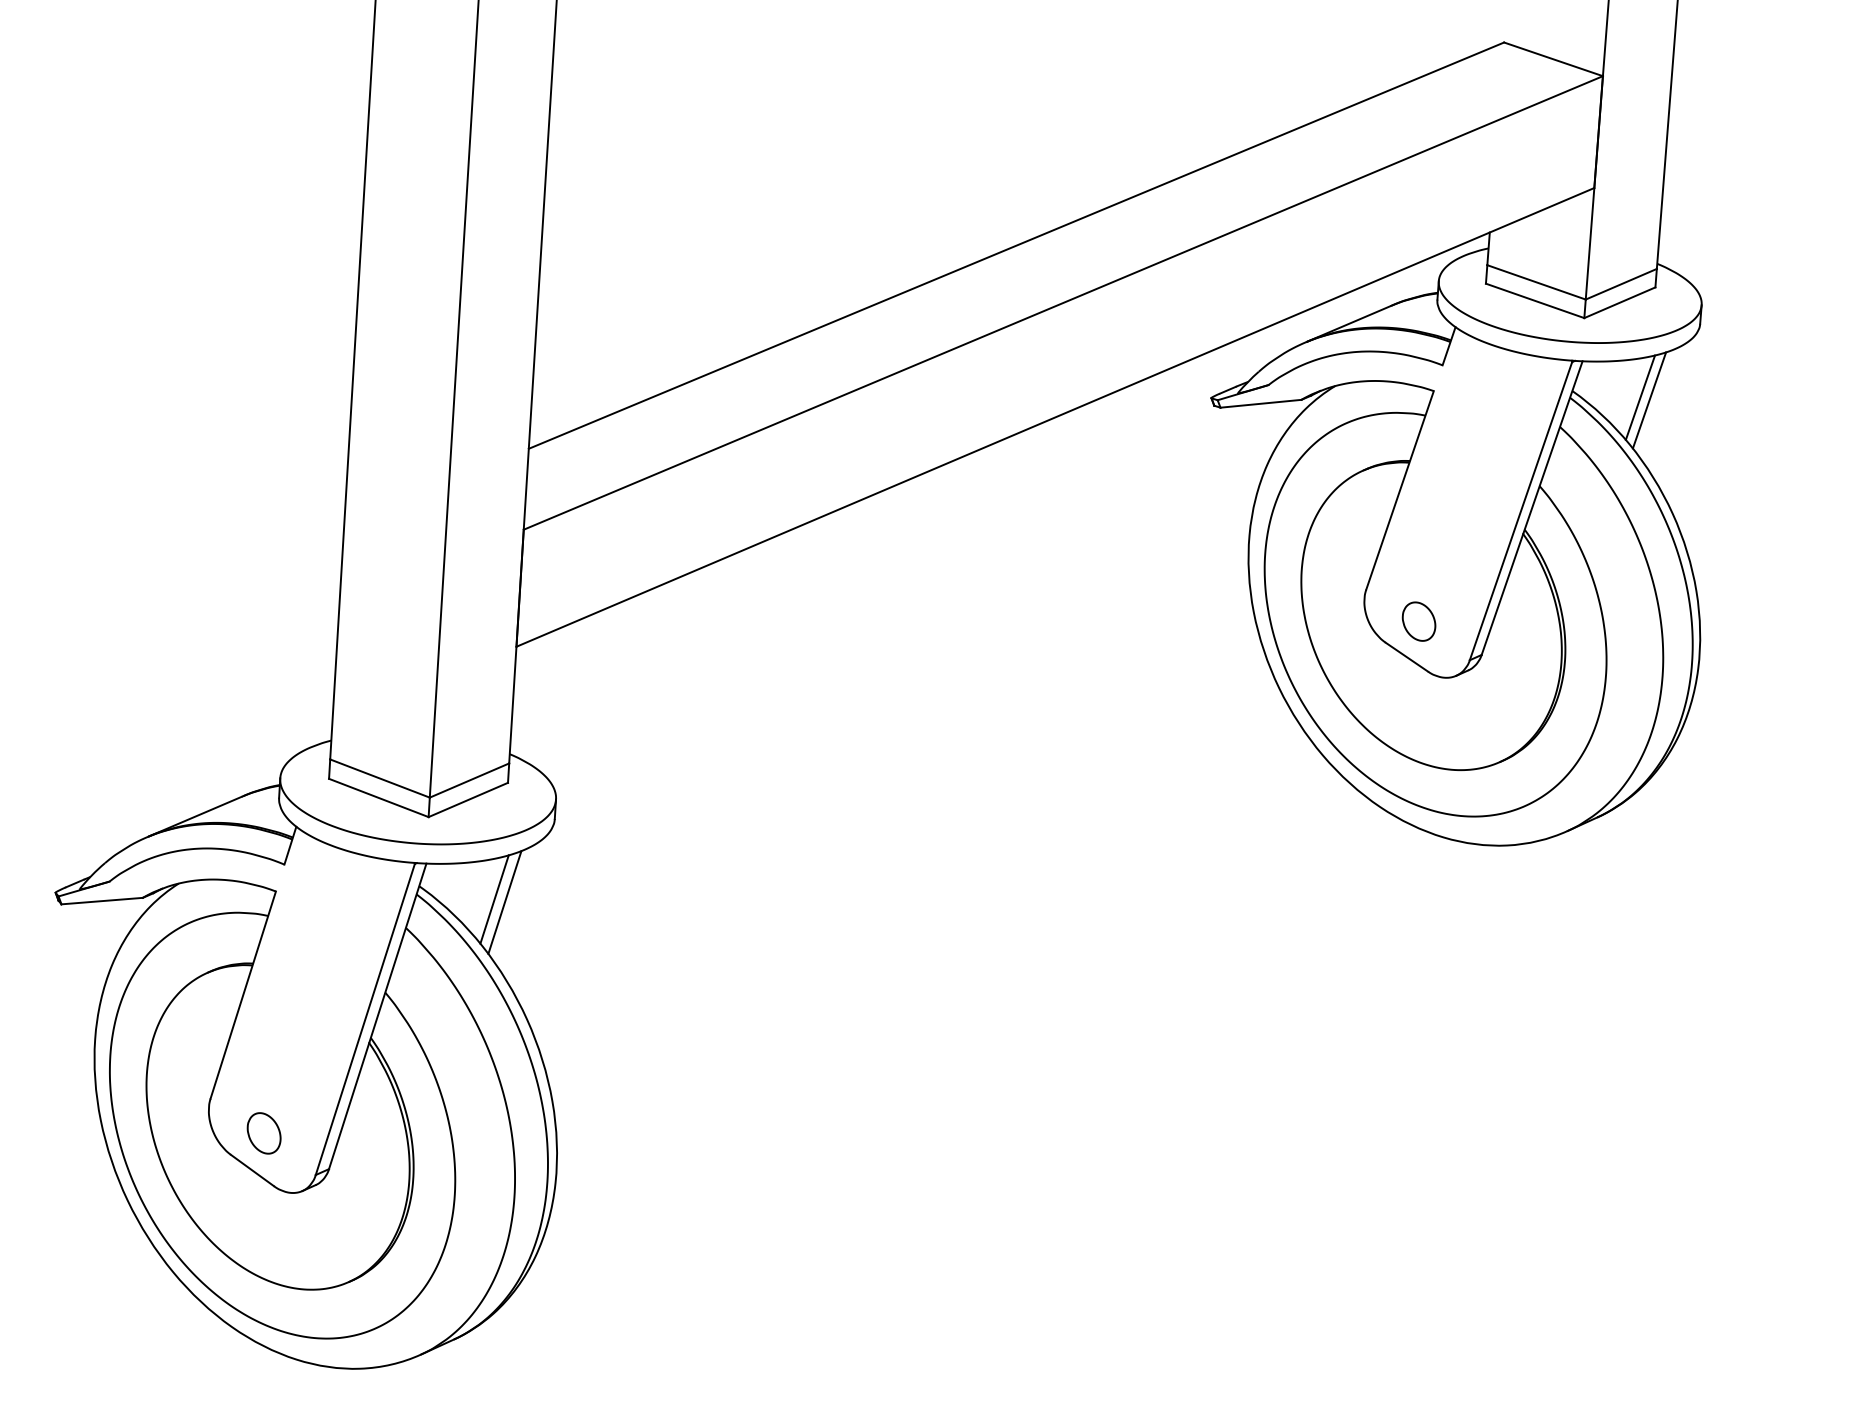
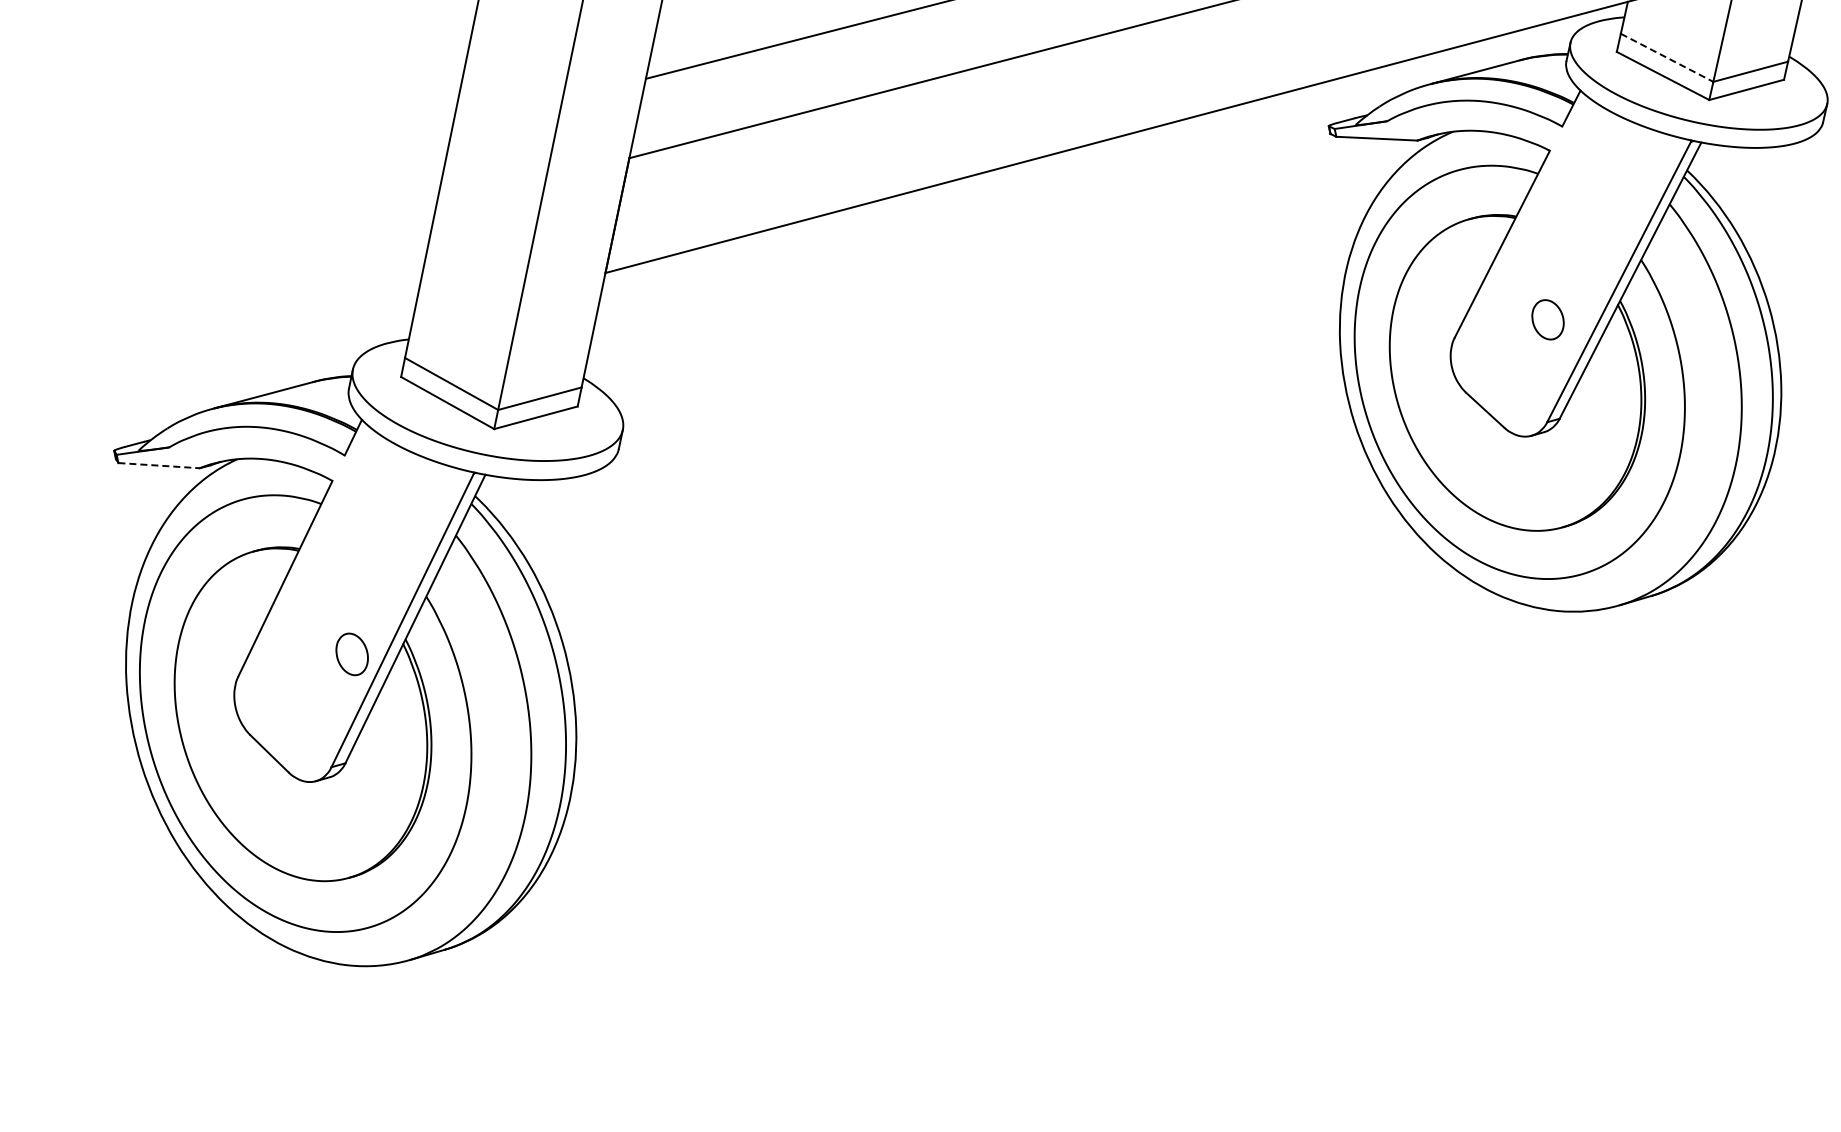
line: (1537, 282) -> (1668, 58), solid -> dashed
line: (1640, 397) -> (1753, 186), removed
line: (1649, 400) -> (1762, 190), removed
part: (1418, 621) -> (1547, 319), moved
line: (494, 899) -> (547, 520), removed
line: (102, 901) -> (159, 466), solid -> dashed
line: (504, 902) -> (557, 524), removed
part: (263, 1133) -> (351, 654), moved

